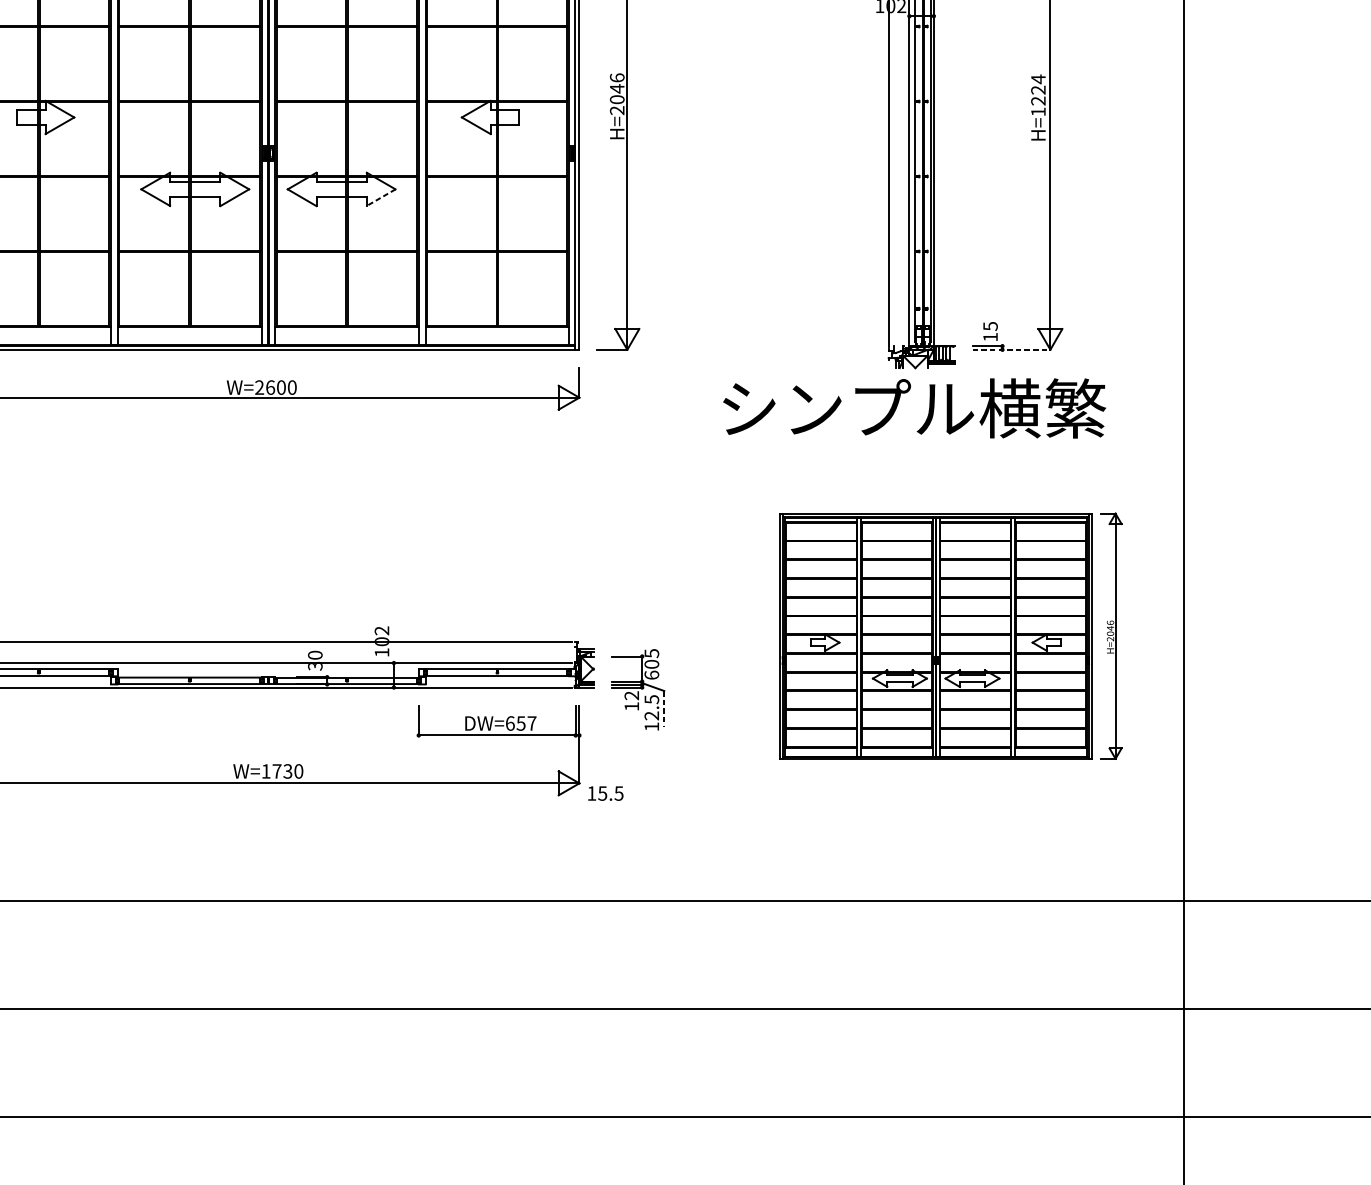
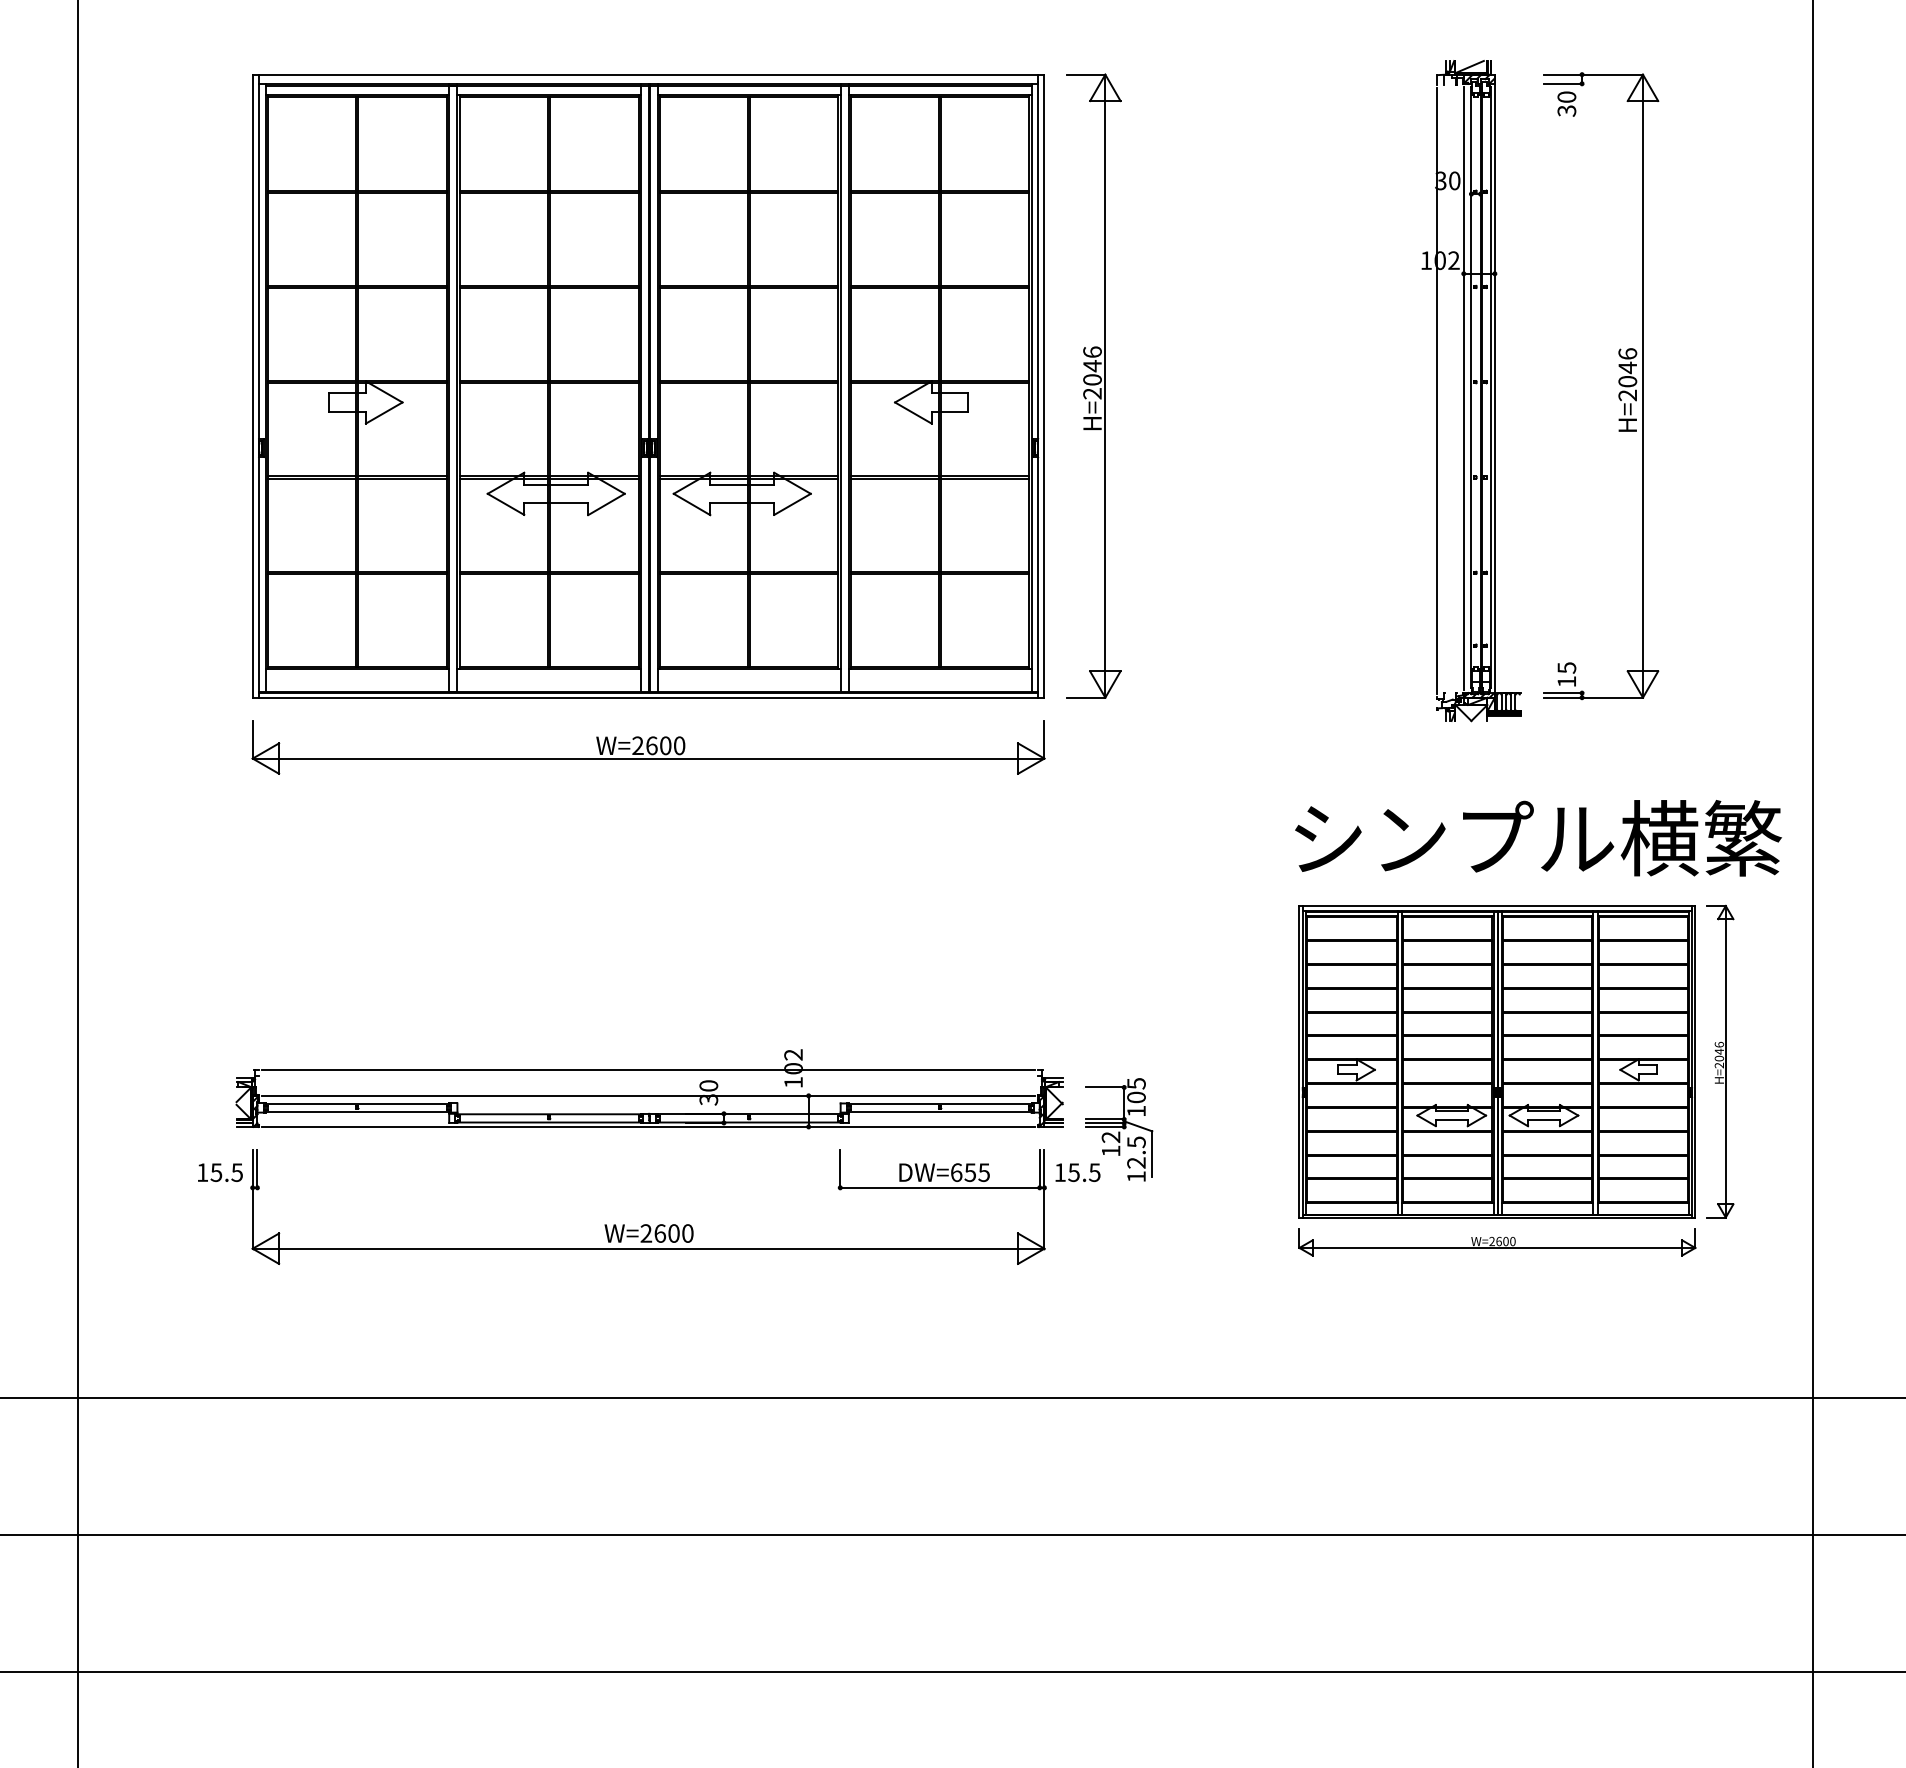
text: (1038, 95) -> (1627, 374), H=1224 -> H=2046
line: (381, 197) -> (792, 504), dashed -> solid
line: (1011, 349) -> (1593, 697), dashed -> solid
text: (914, 408) -> (1538, 838), moved
text: (651, 674) -> (1136, 1110), 605 -> 105
line: (664, 708) -> (1152, 1153), dashed -> solid
text: (531, 723) -> (983, 1172), DW=657 -> DW=655
text: (276, 771) -> (659, 1233), W=1730 -> W=2600
part: (935, 778) -> (1497, 1242), added
text: (605, 793) -> (1077, 1172), moved

